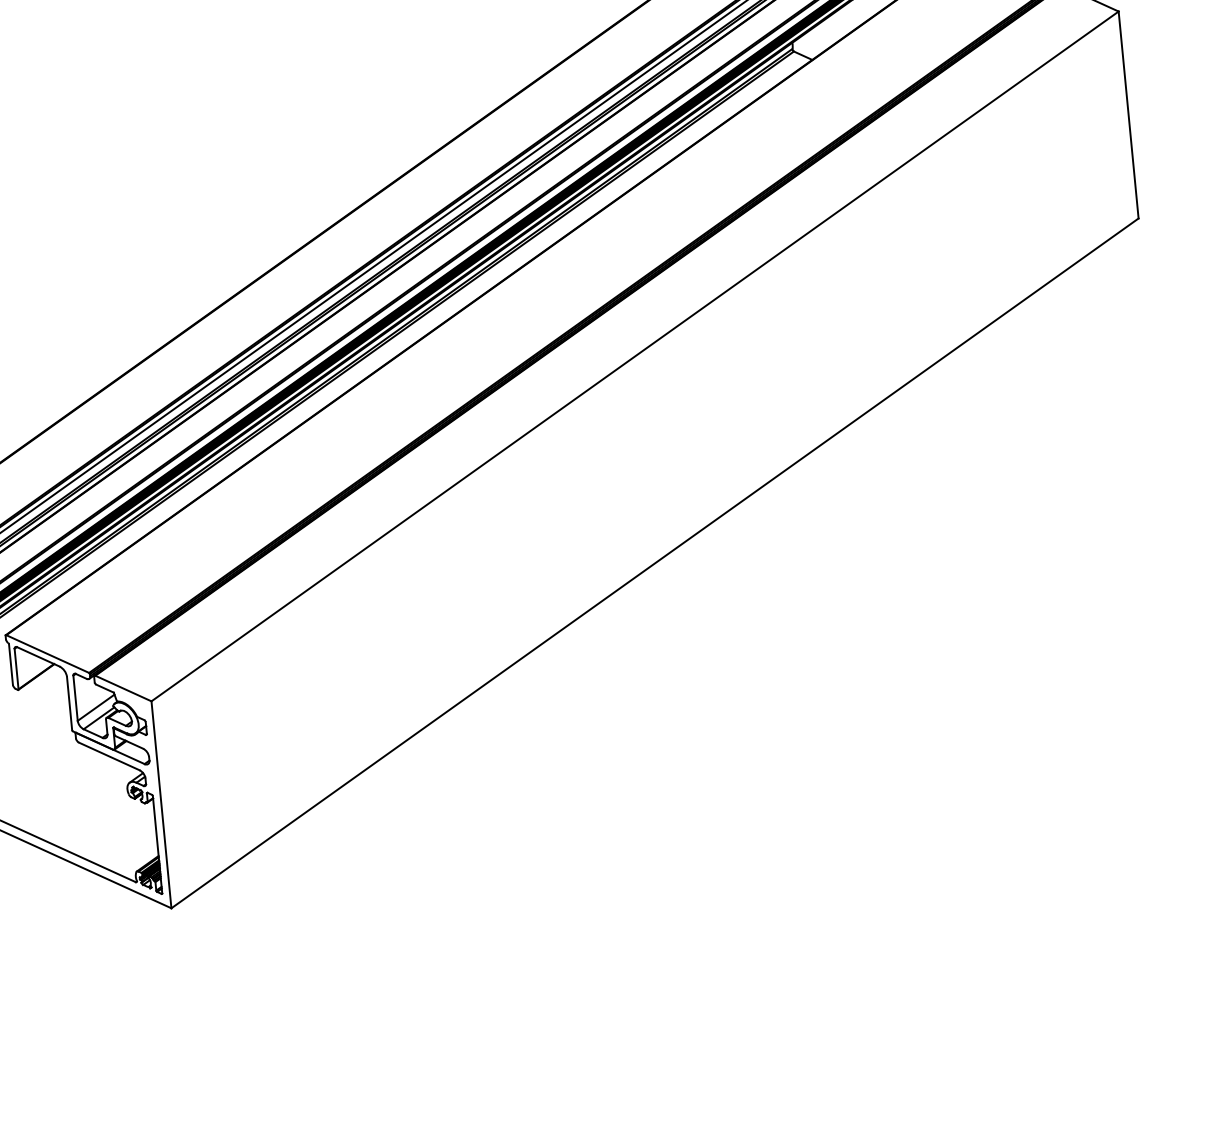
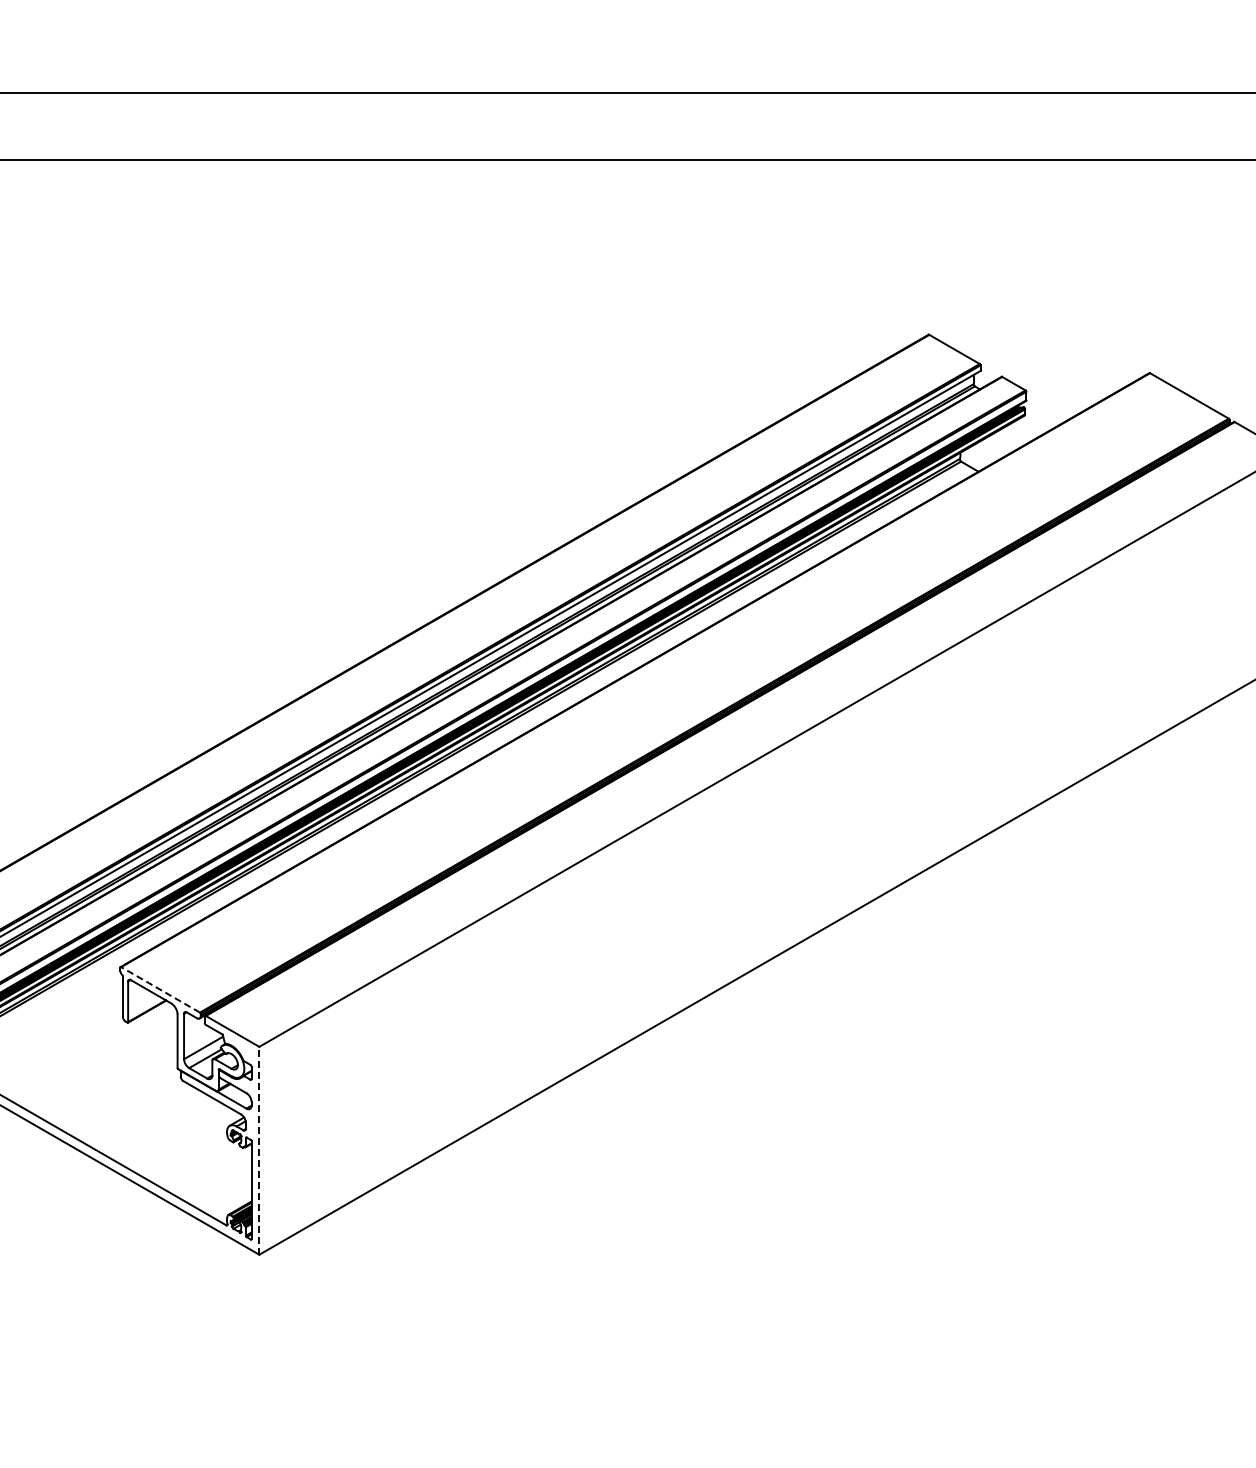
line: (47, 653) -> (160, 989), solid -> dashed
line: (161, 804) -> (259, 1150), solid -> dashed

